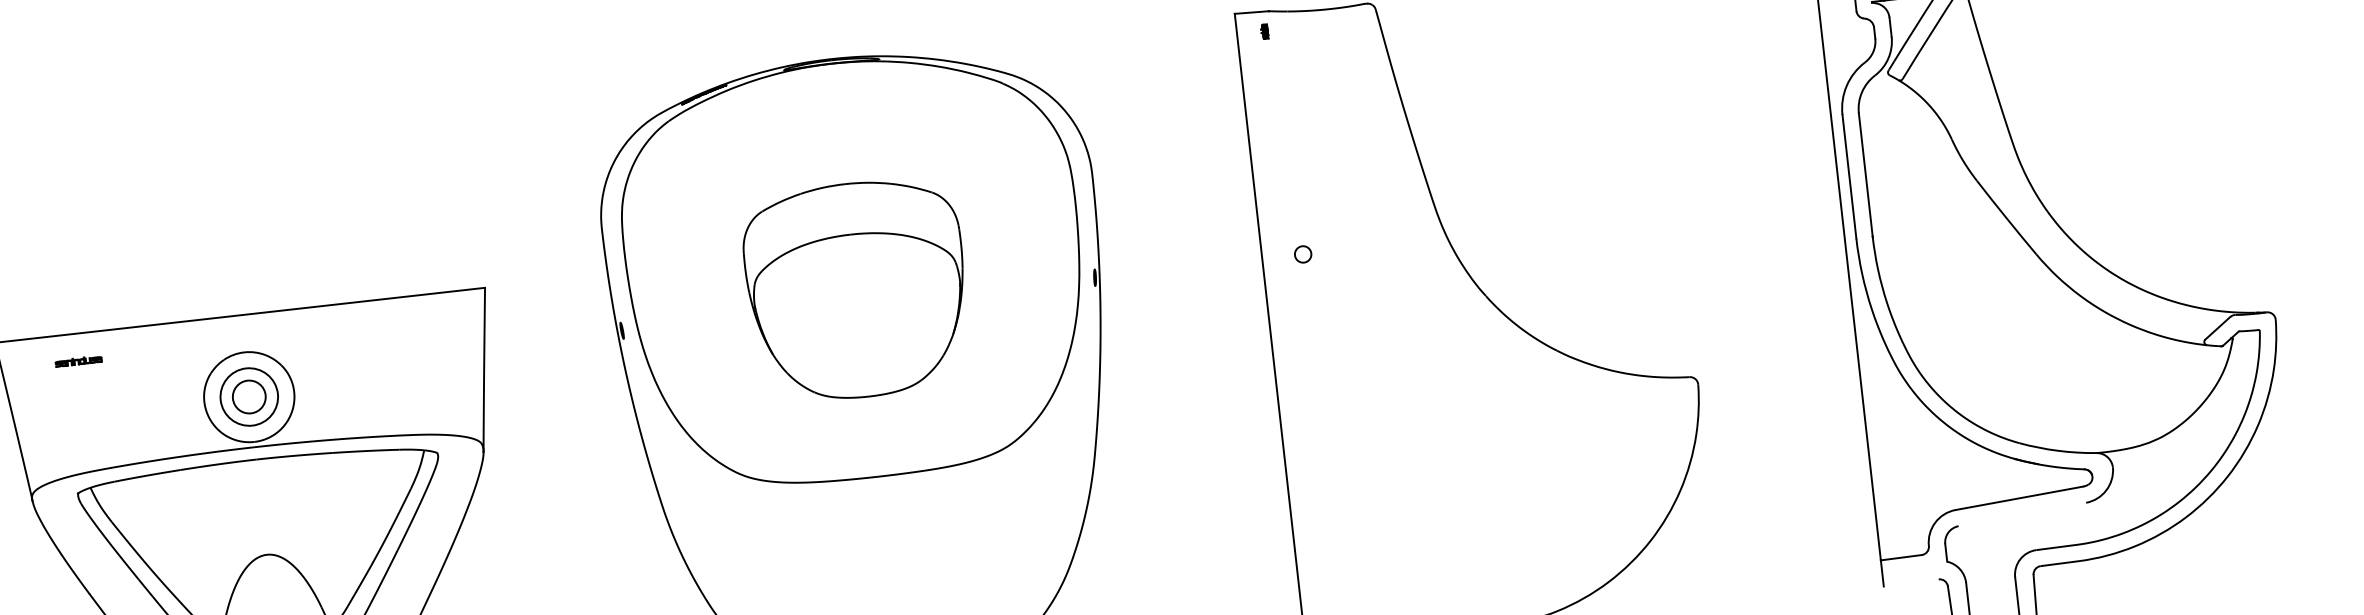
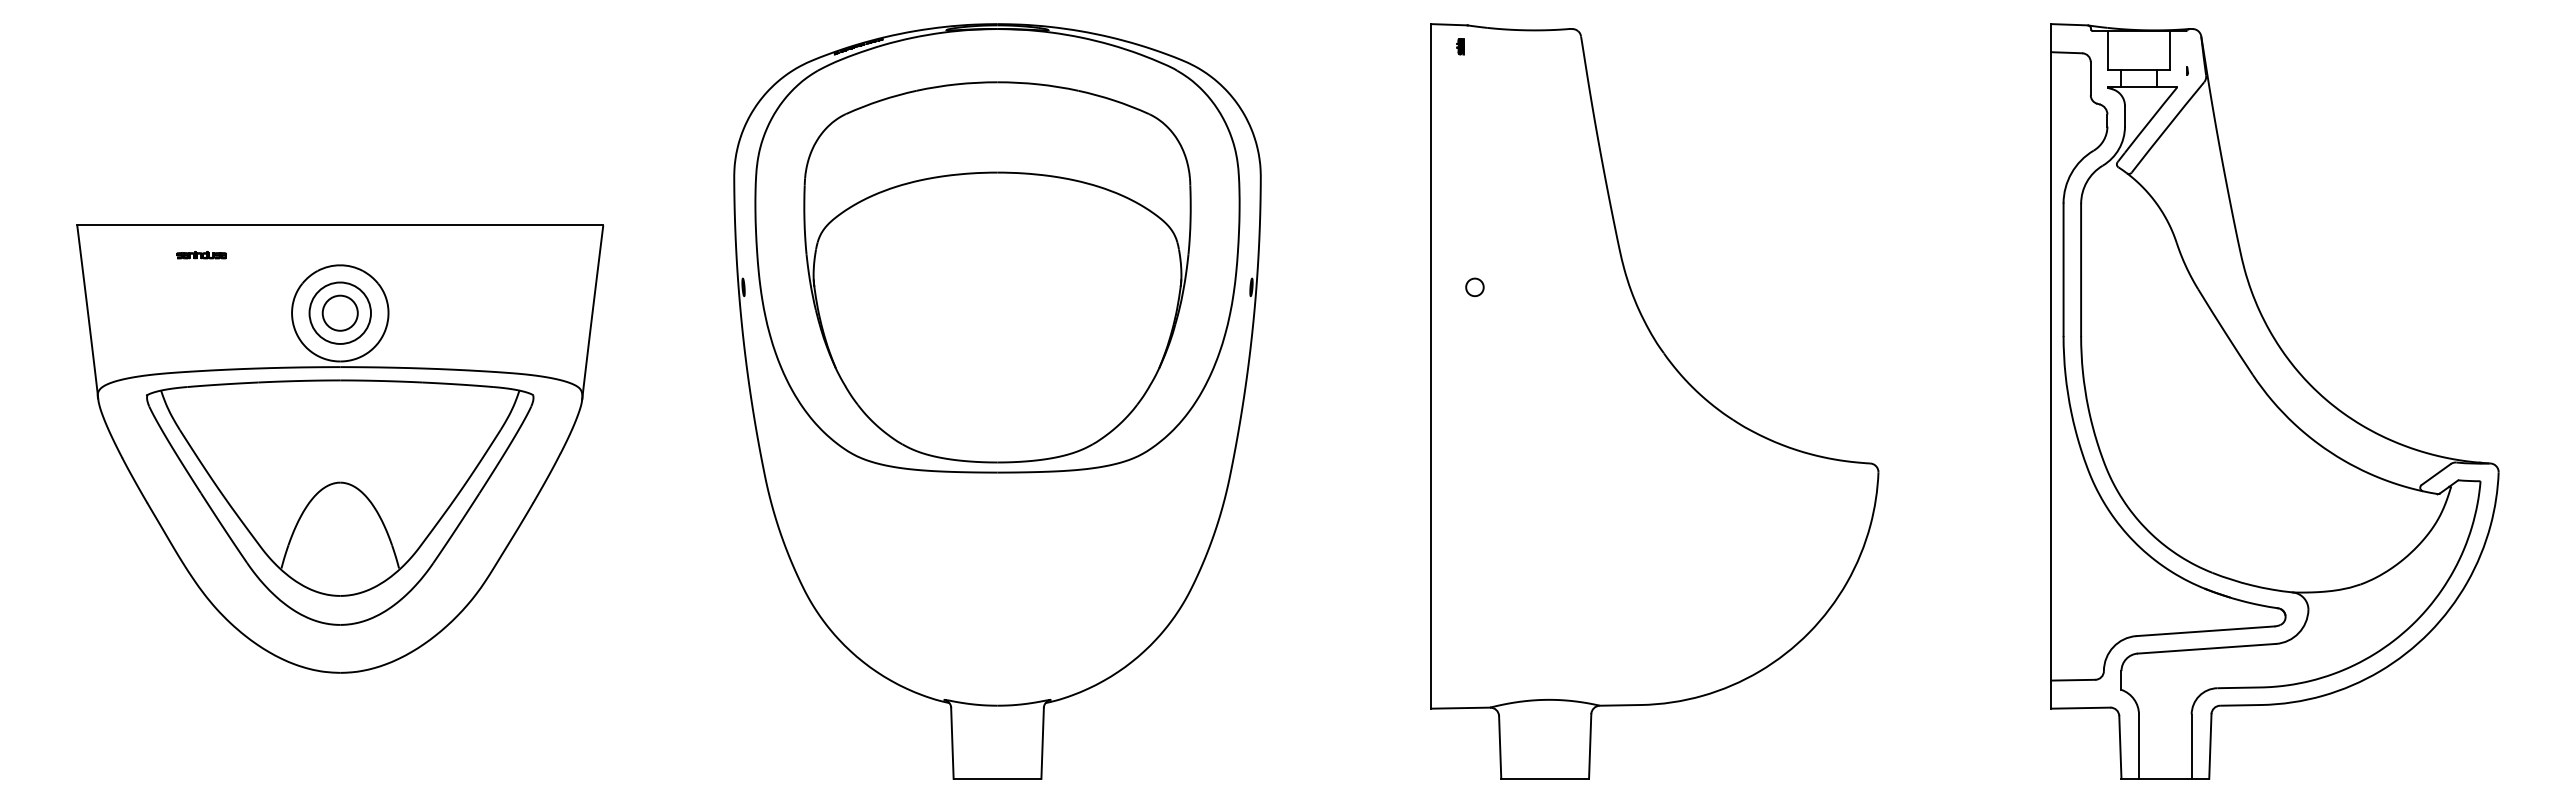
part: (857, 290) -> (997, 272), size x1.67
part: (78, 361) -> (201, 255), moved
line: (2022, 514) -> (2206, 648), added
line: (1910, 582) -> (2080, 707), added

